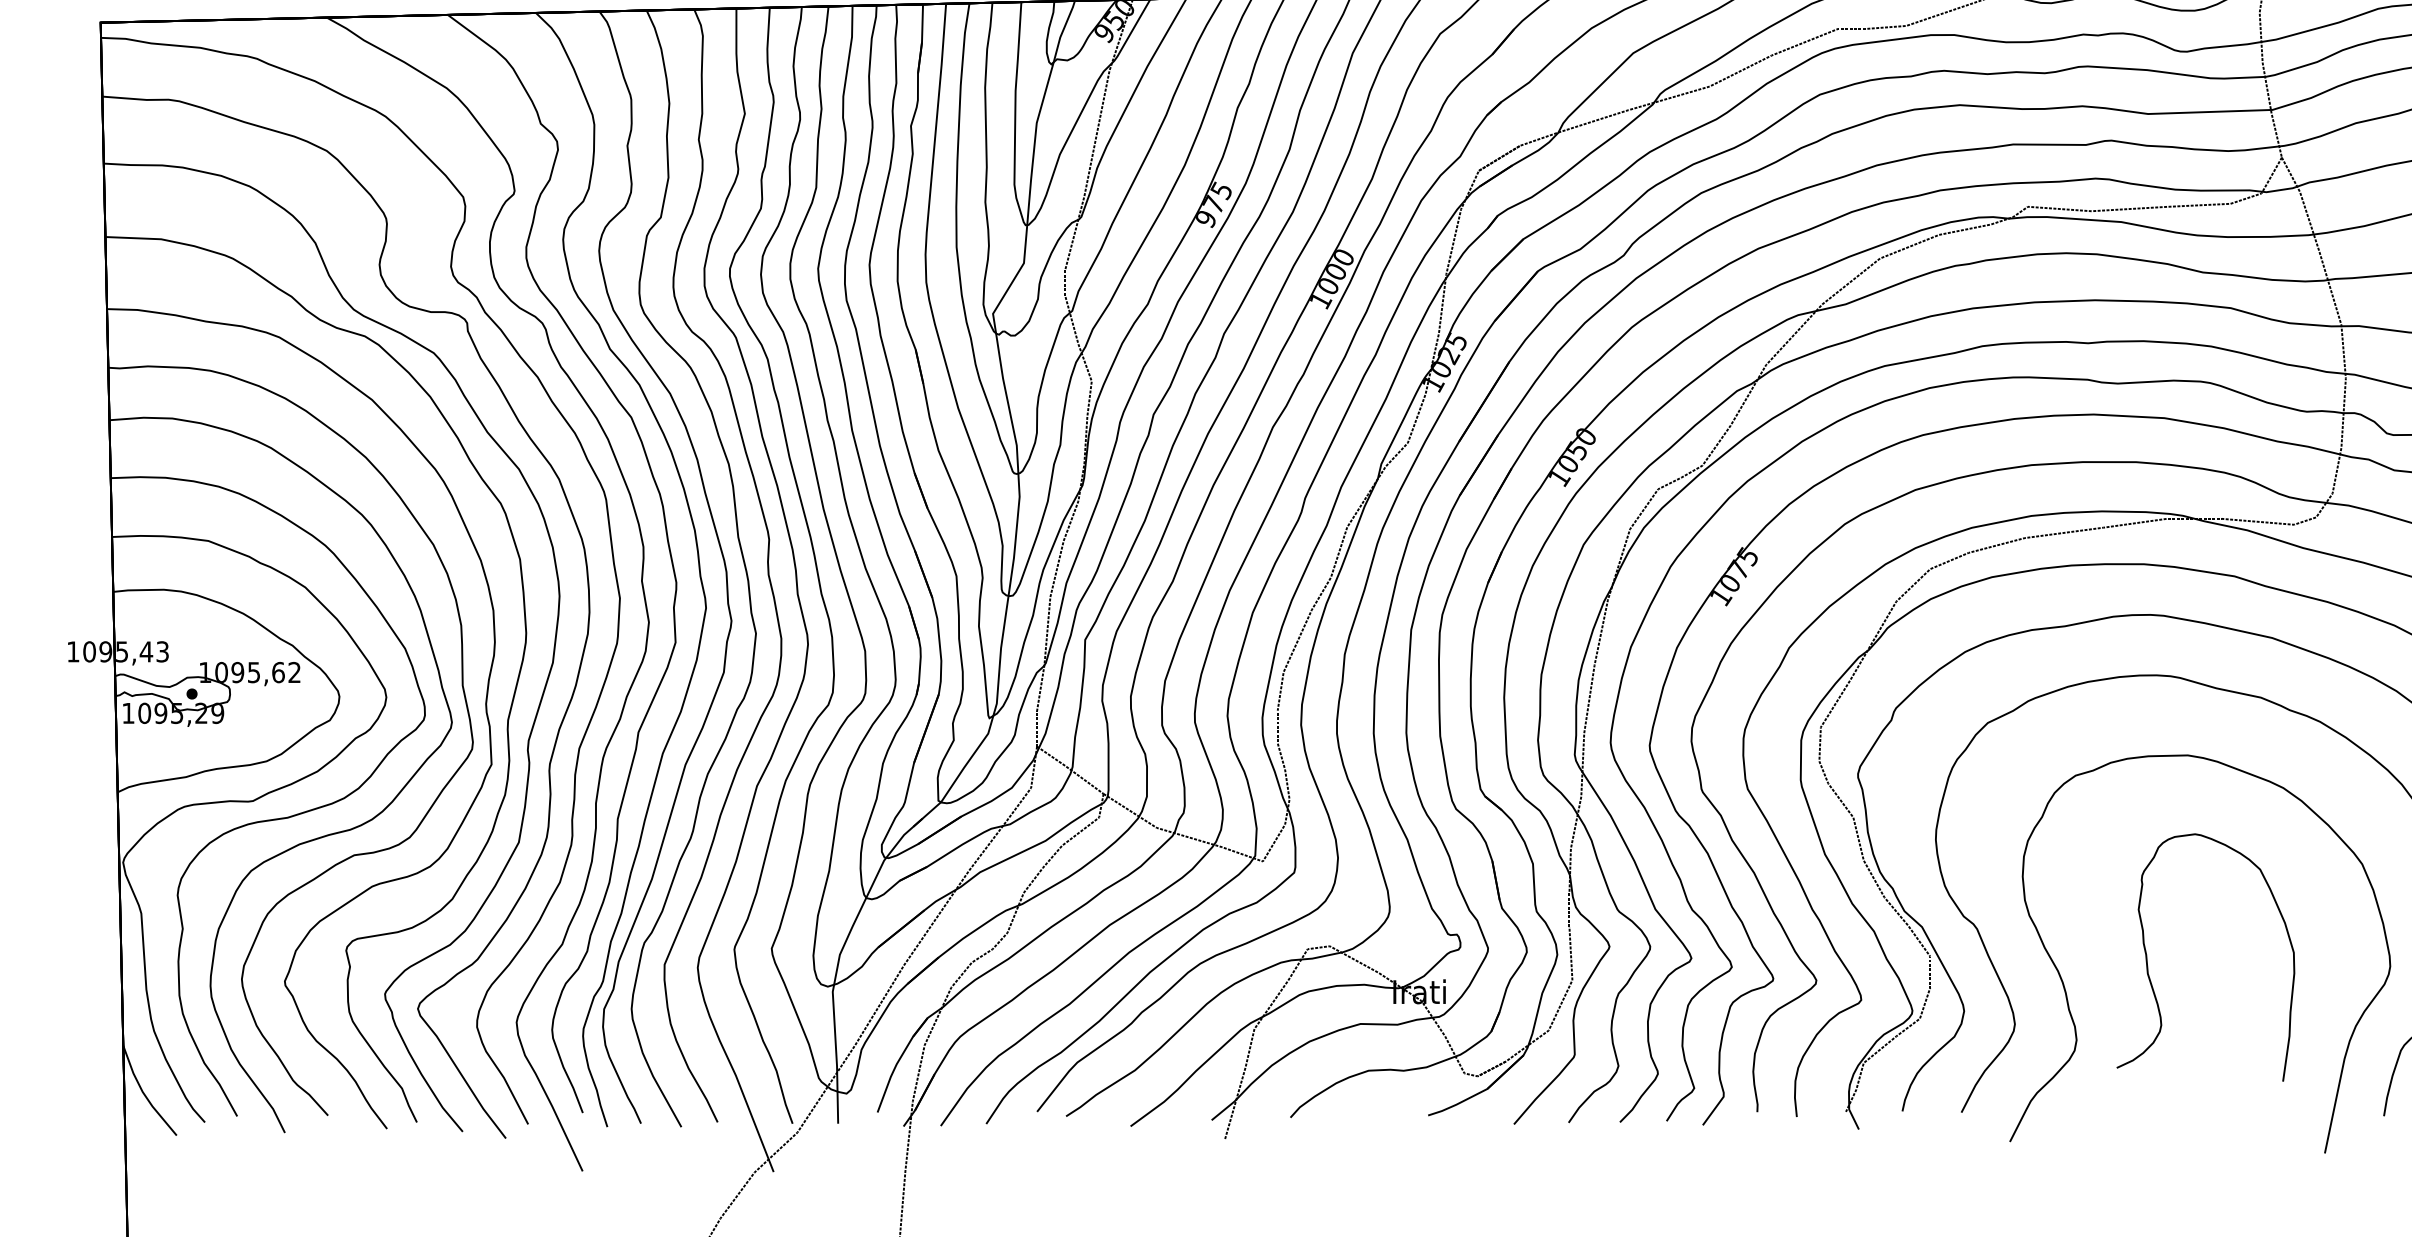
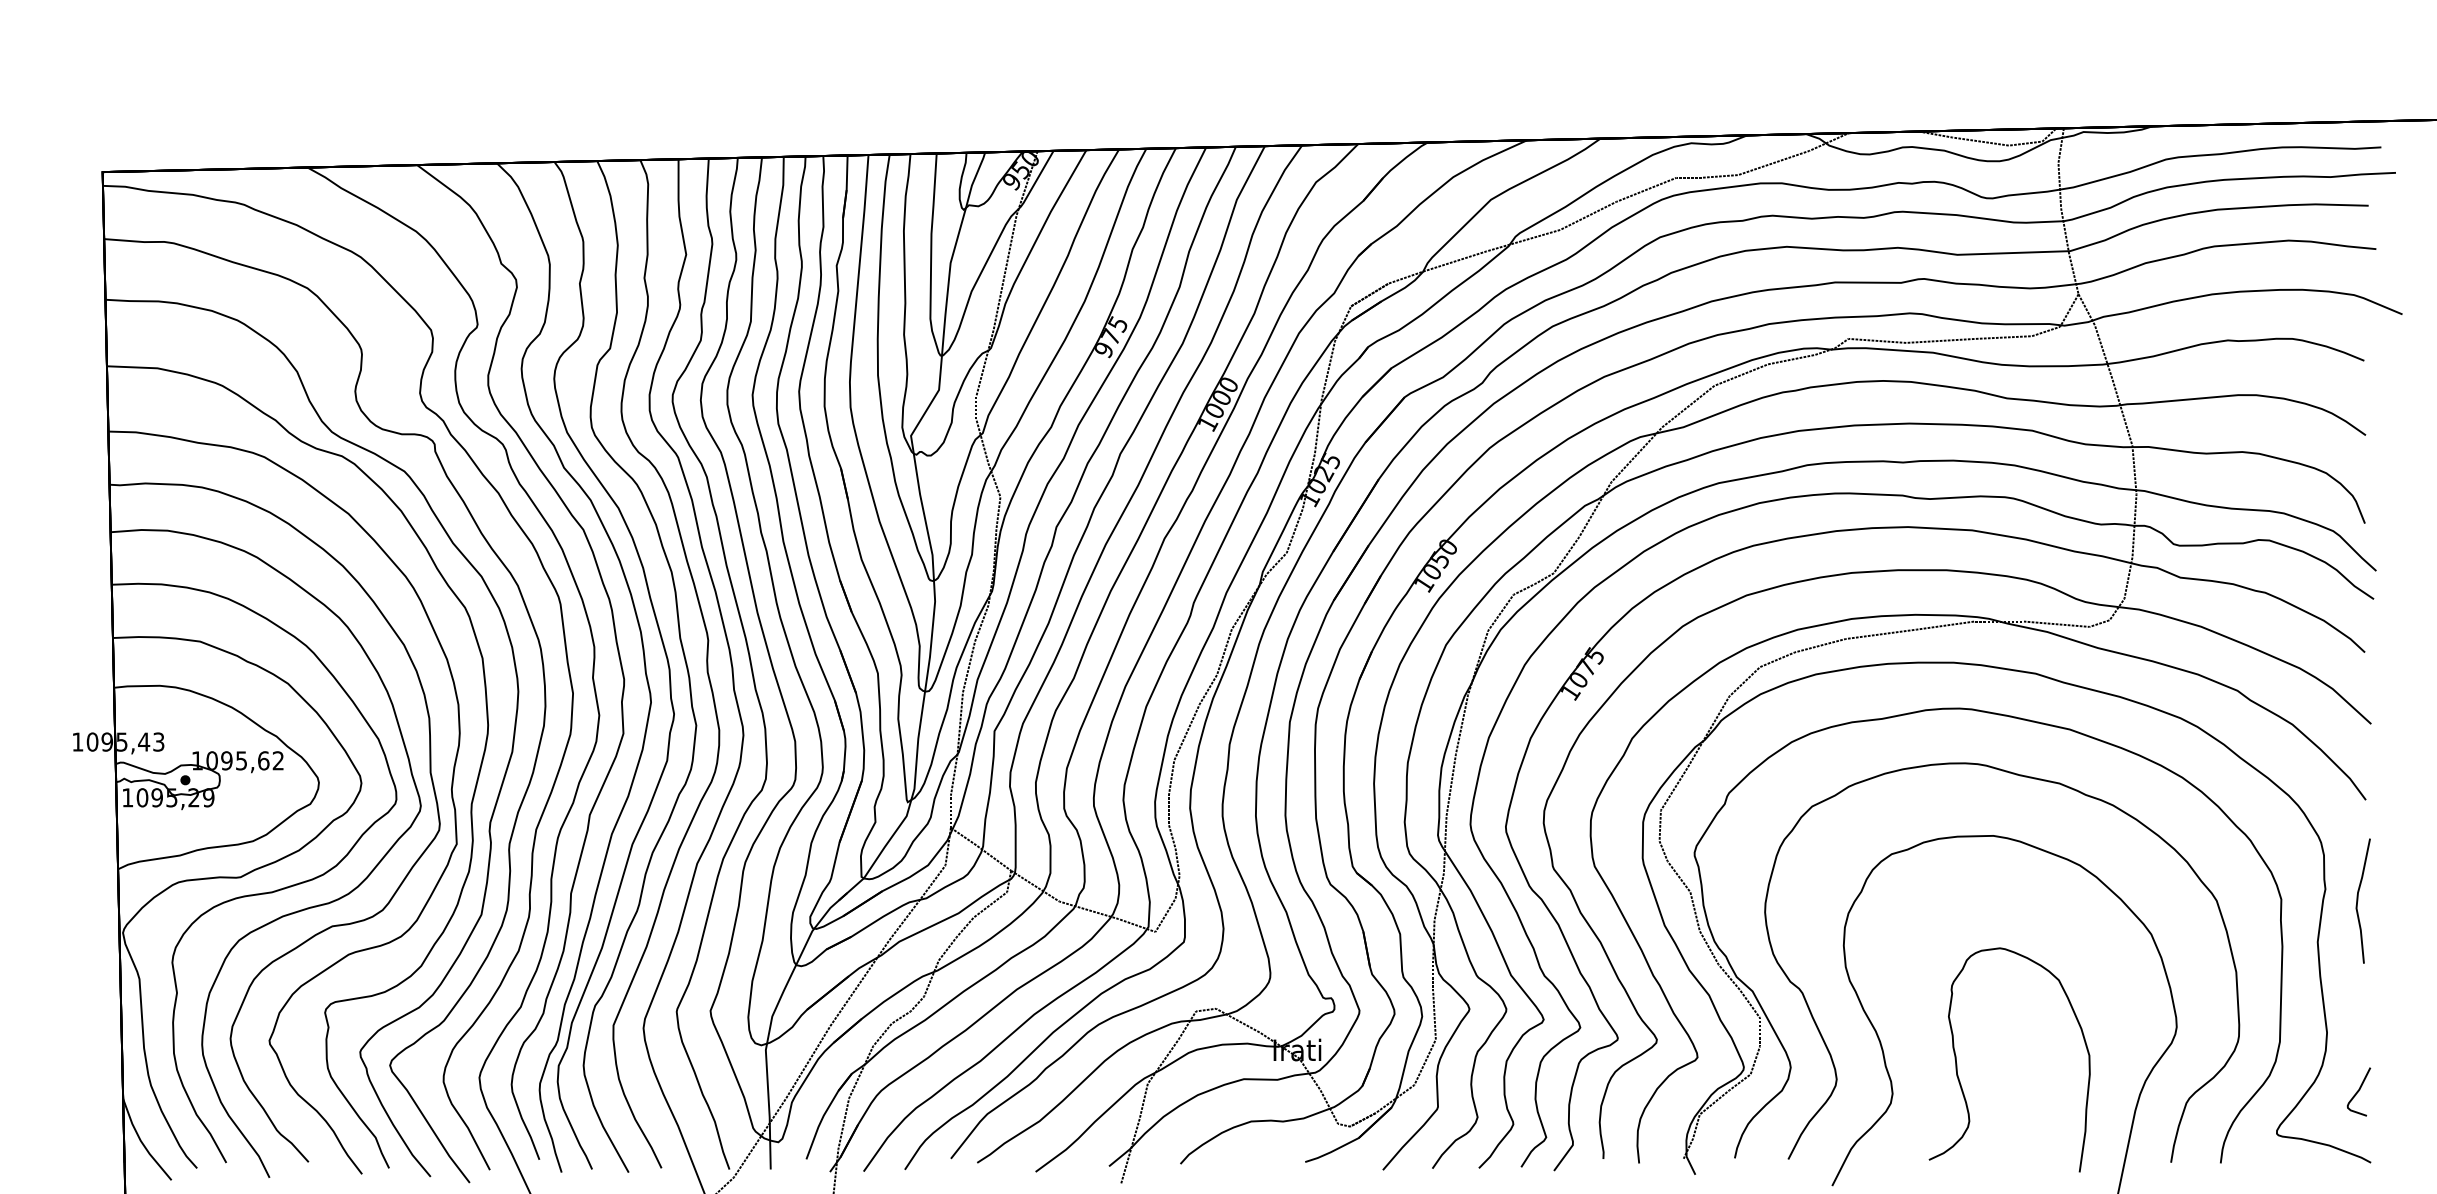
part: (2148, 961) -> (1957, 1063), moved

